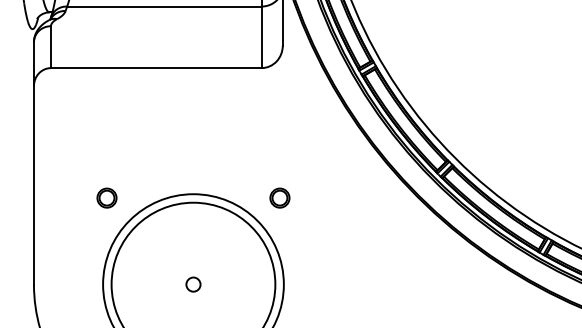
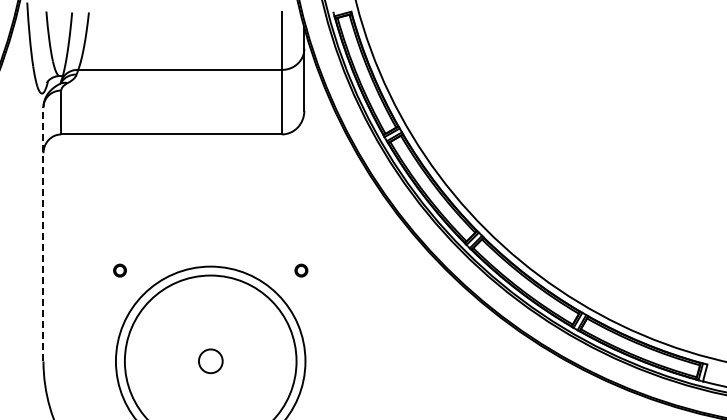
line: (33, 163) -> (43, 234), solid -> dashed
part: (106, 197) -> (119, 270), size x0.6
part: (280, 197) -> (301, 270), size x0.6
circle: (193, 284) -> (210, 361), size x1.6

